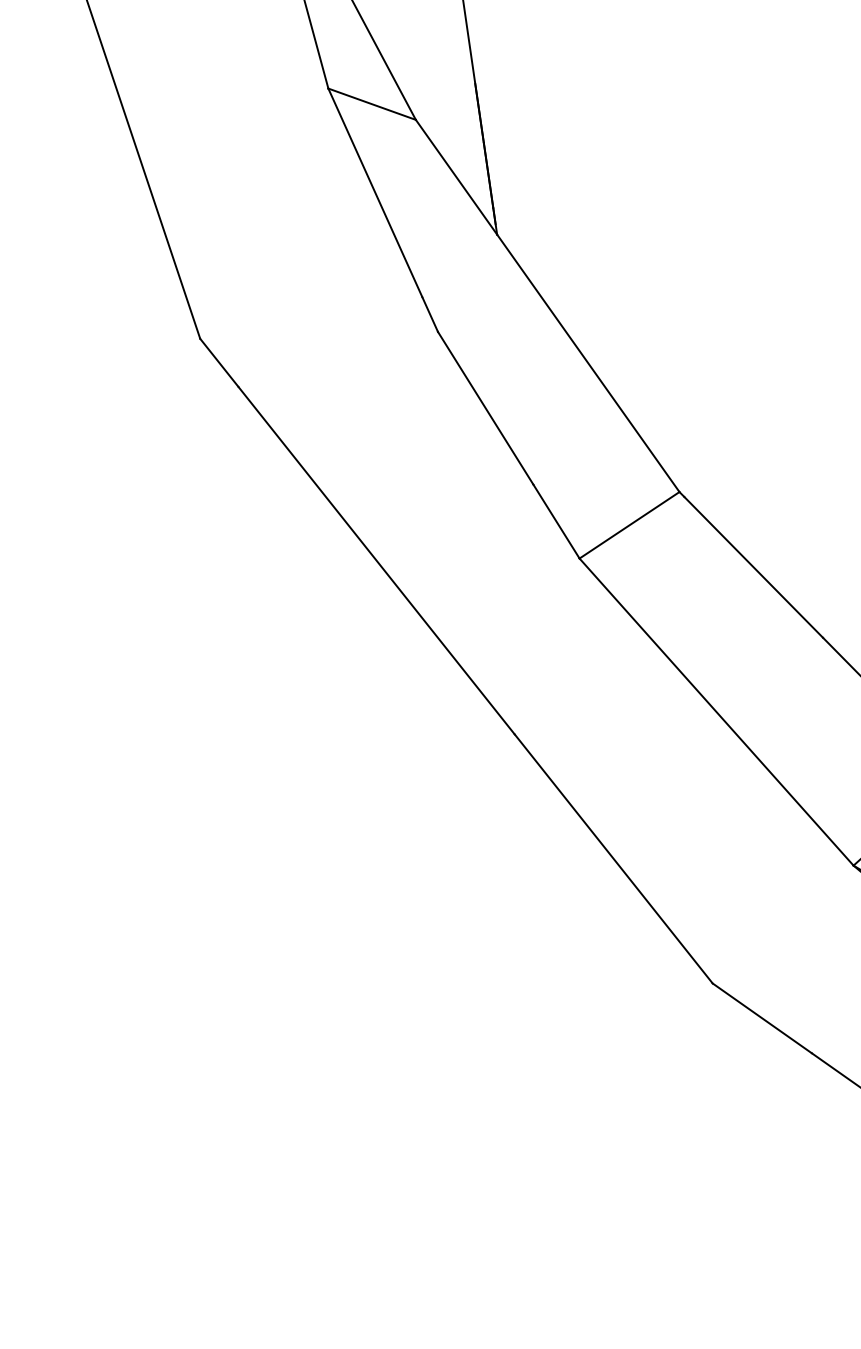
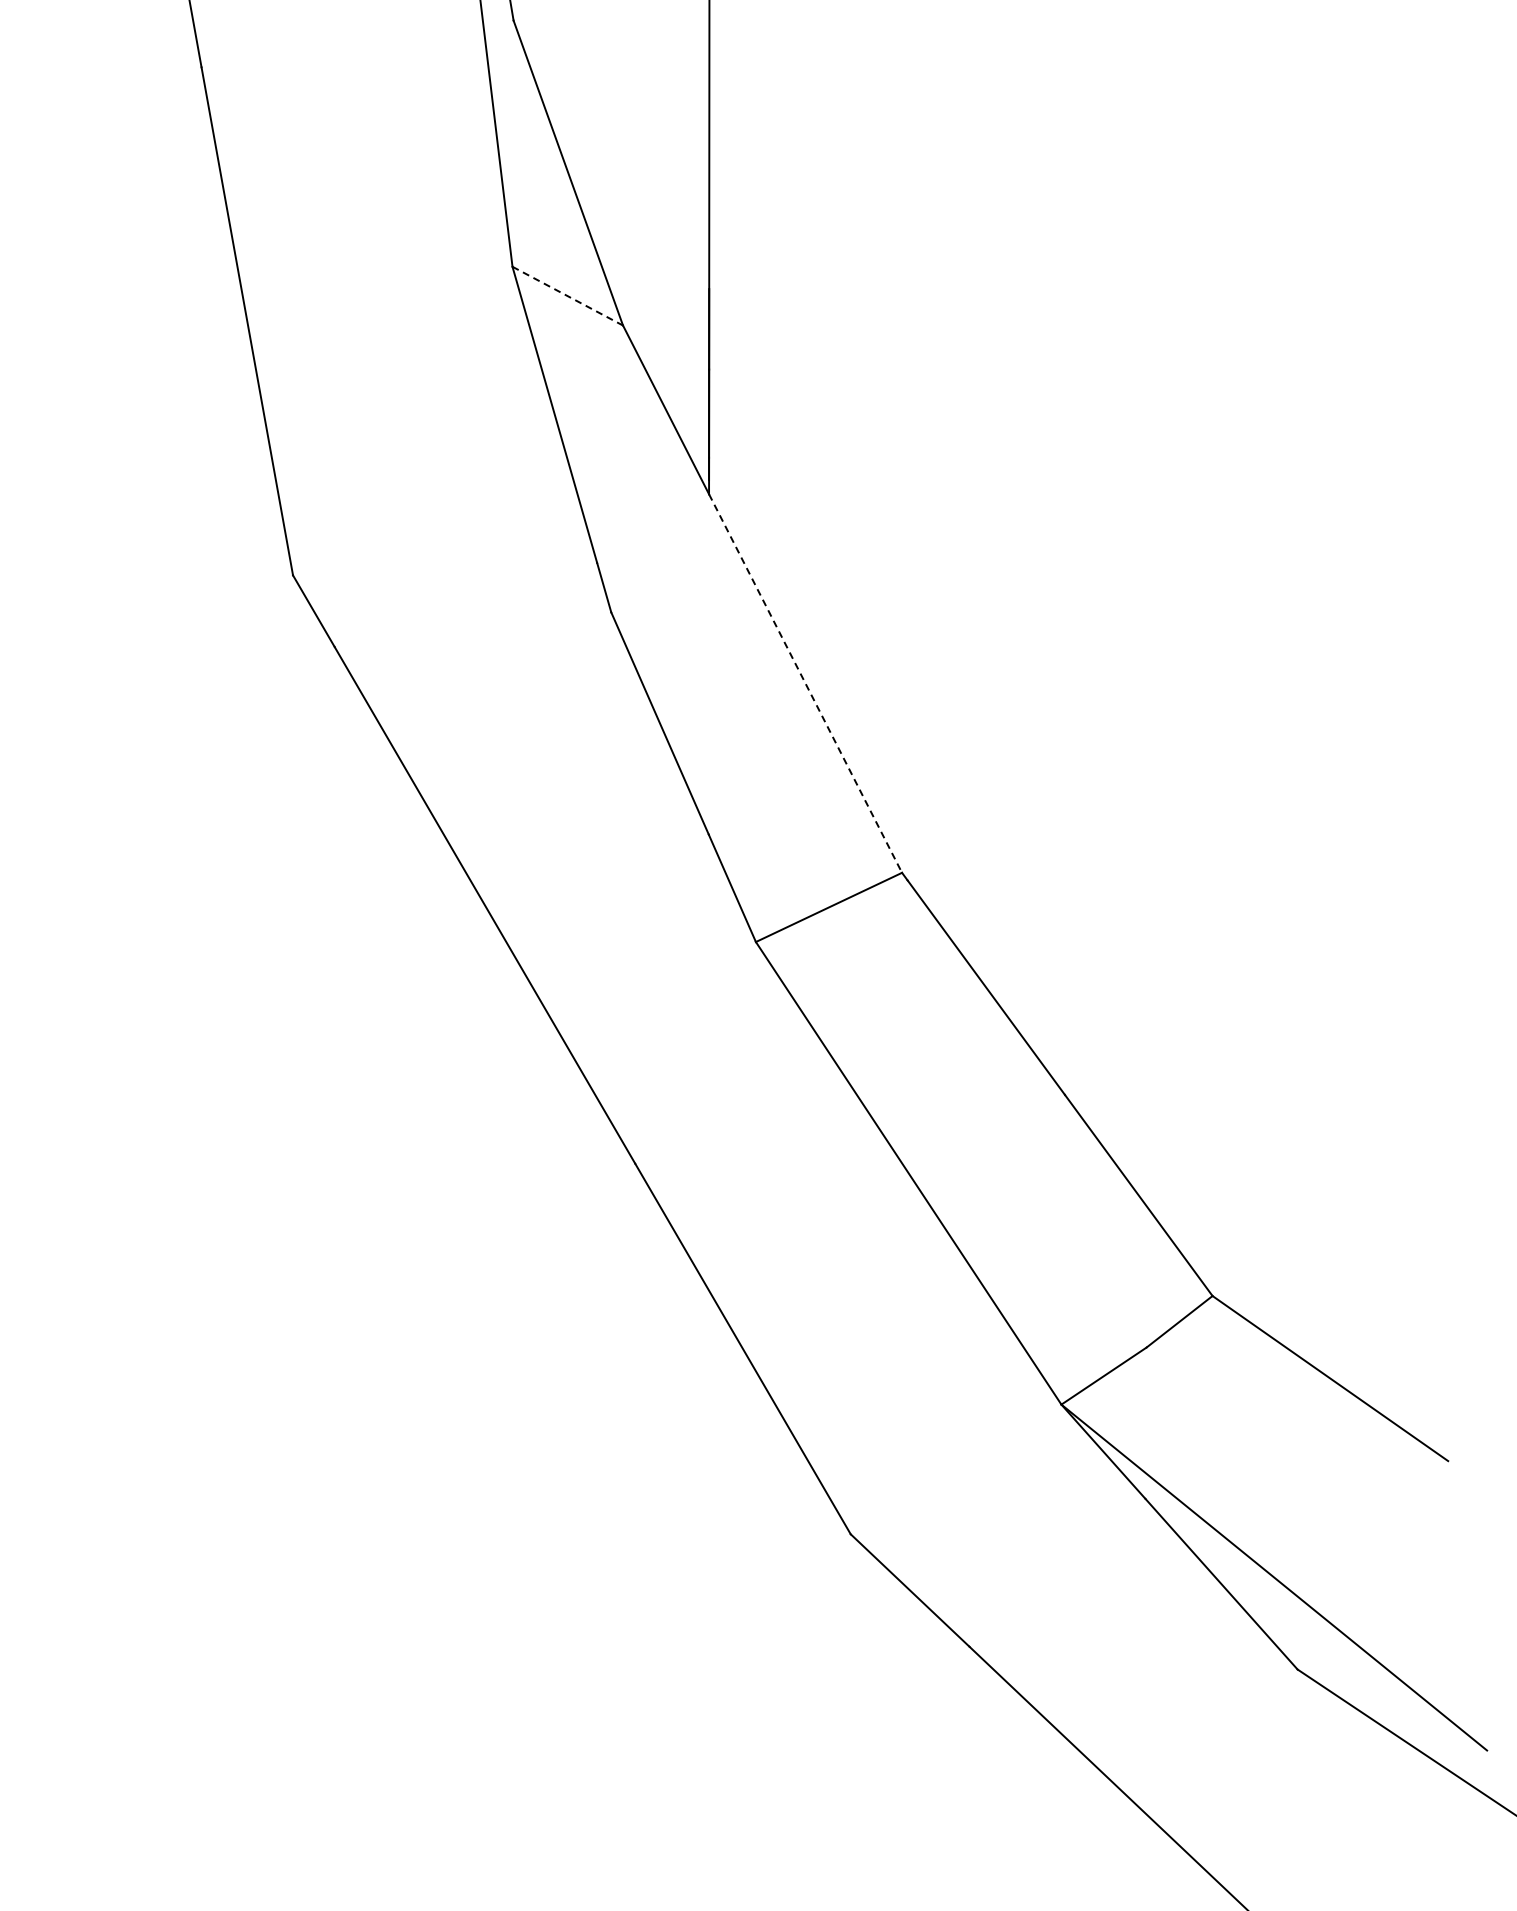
line: (371, 104) -> (567, 296), solid -> dashed
line: (588, 363) -> (805, 683), solid -> dashed

